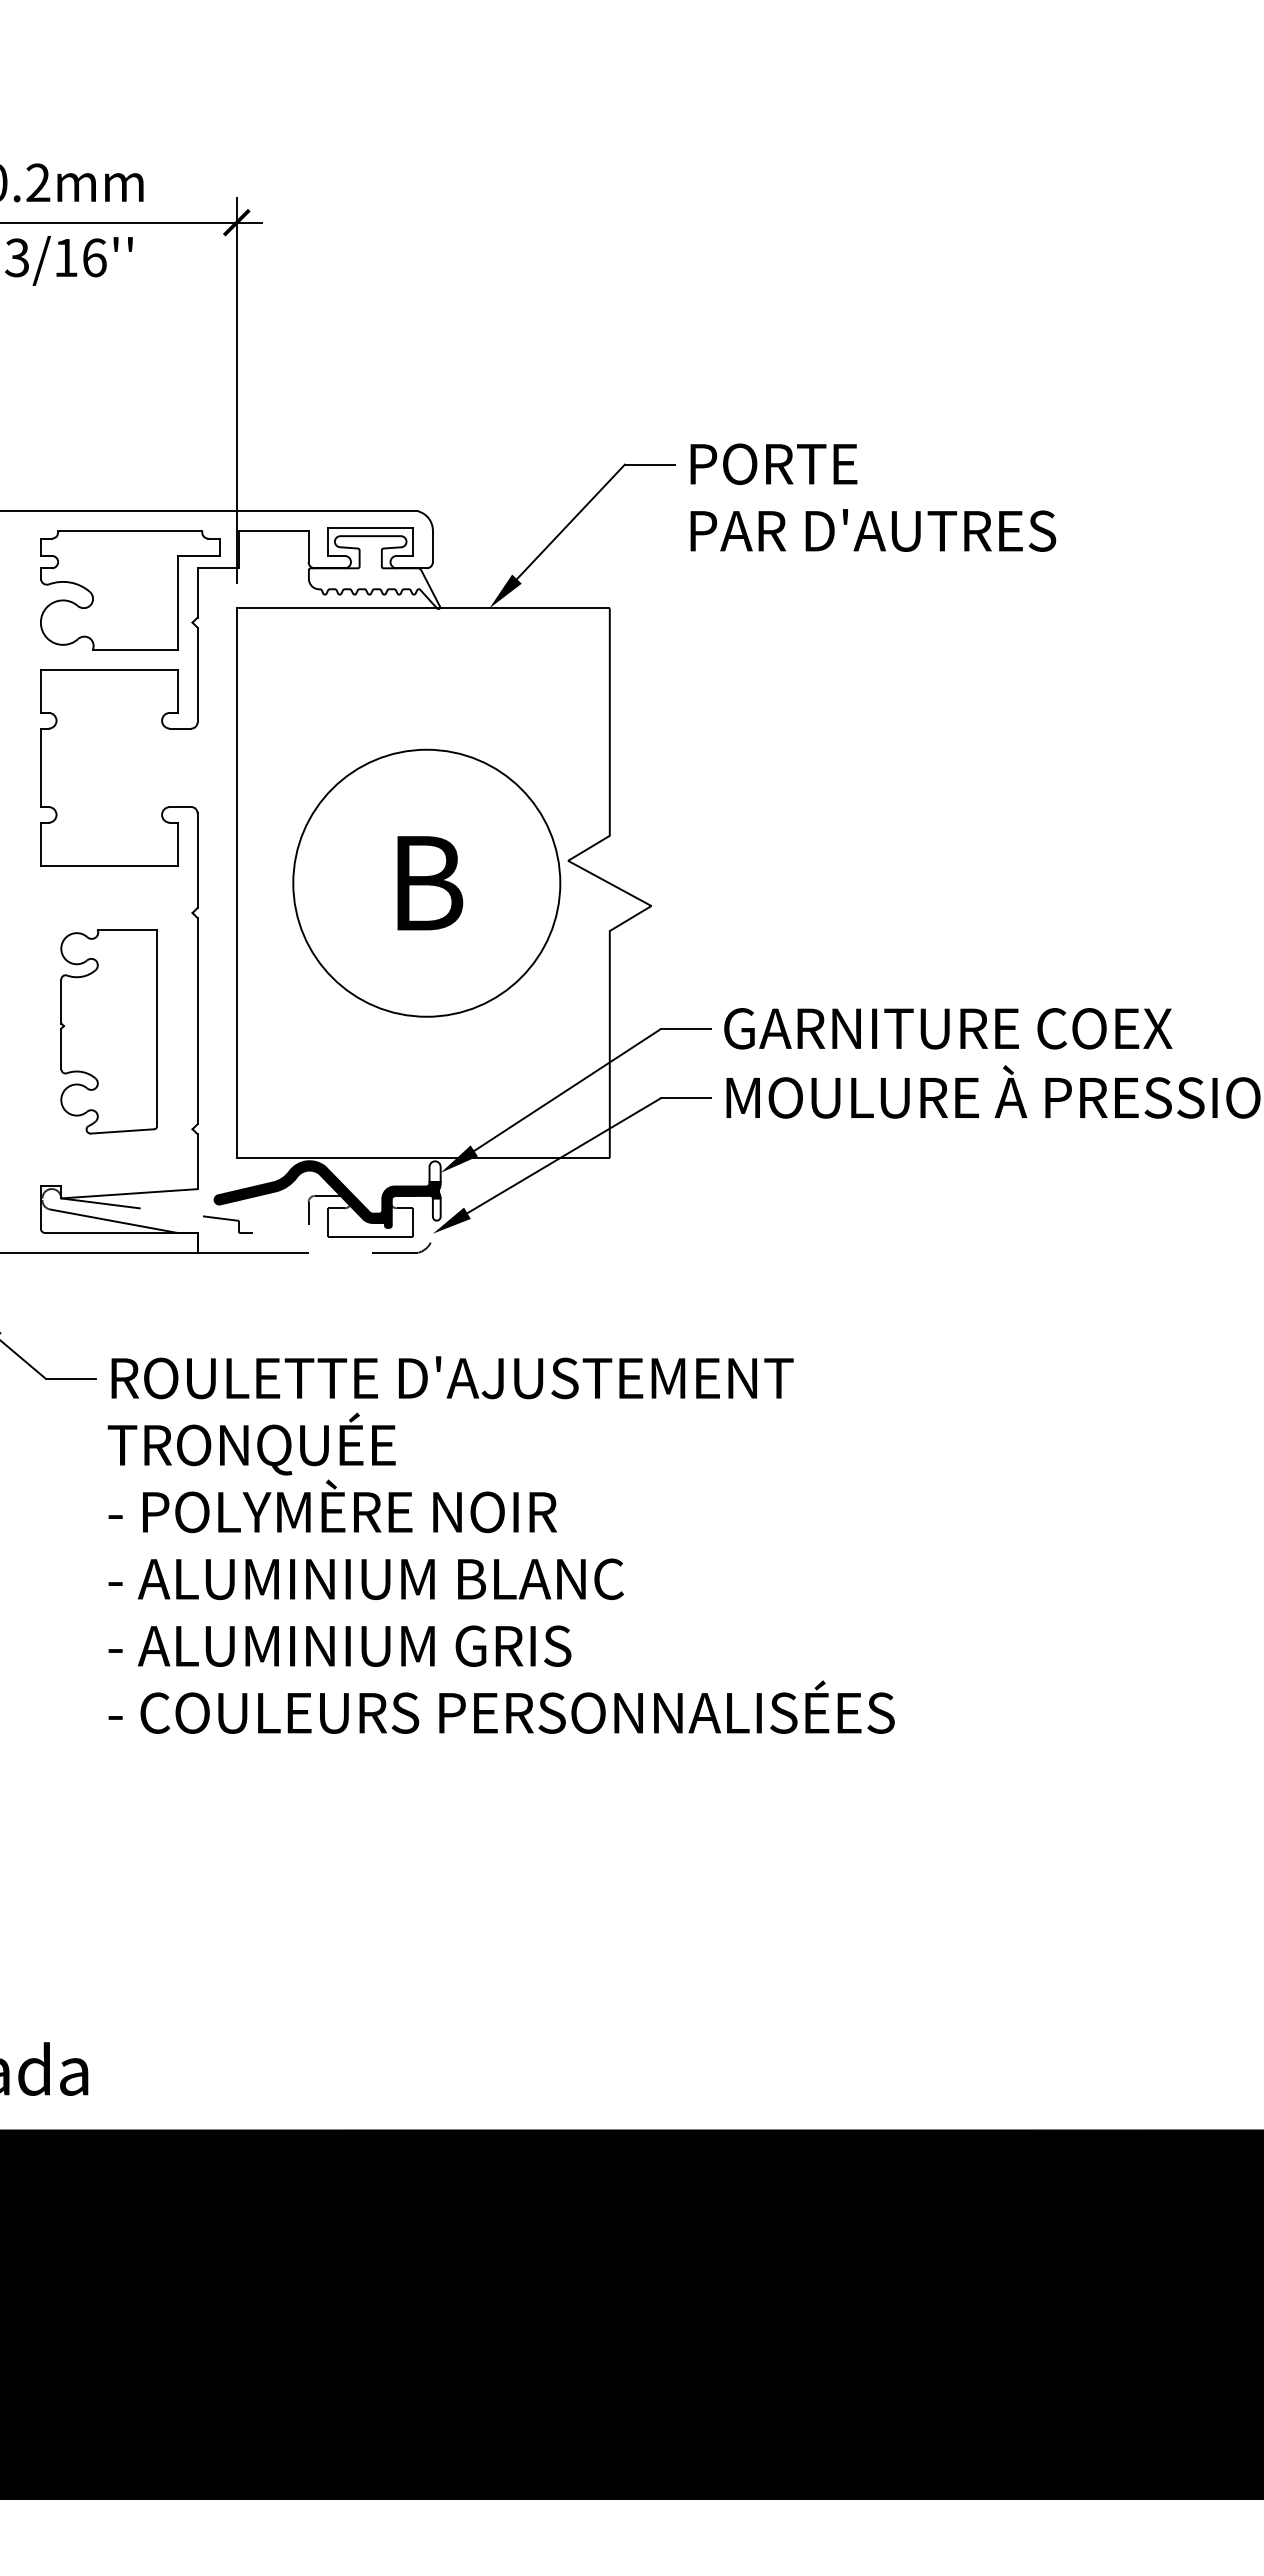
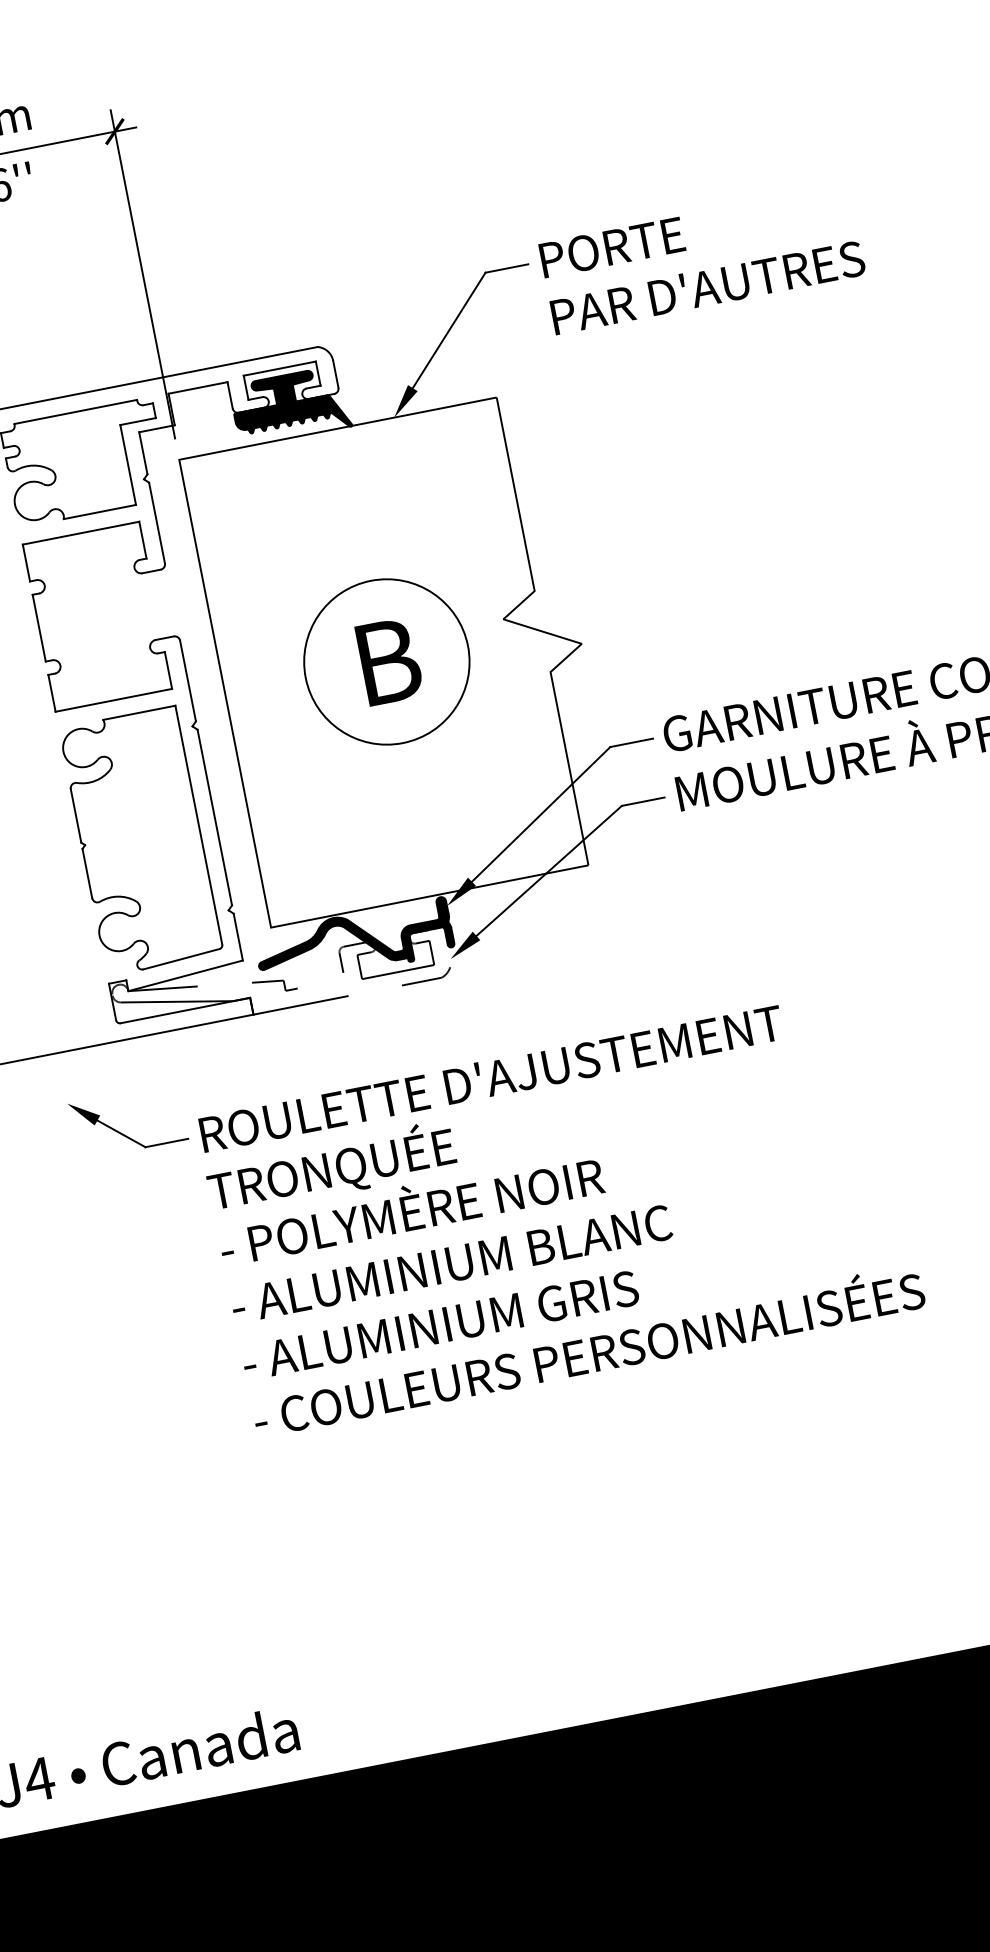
fill: (374, 572) -> (290, 406), added
circle: (426, 882) -> (386, 661), size x0.71
part: (108, 1031) -> (140, 841), size x1.43
fill: (434, 1171) -> (441, 905), added
fill: (436, 1209) -> (449, 937), added

